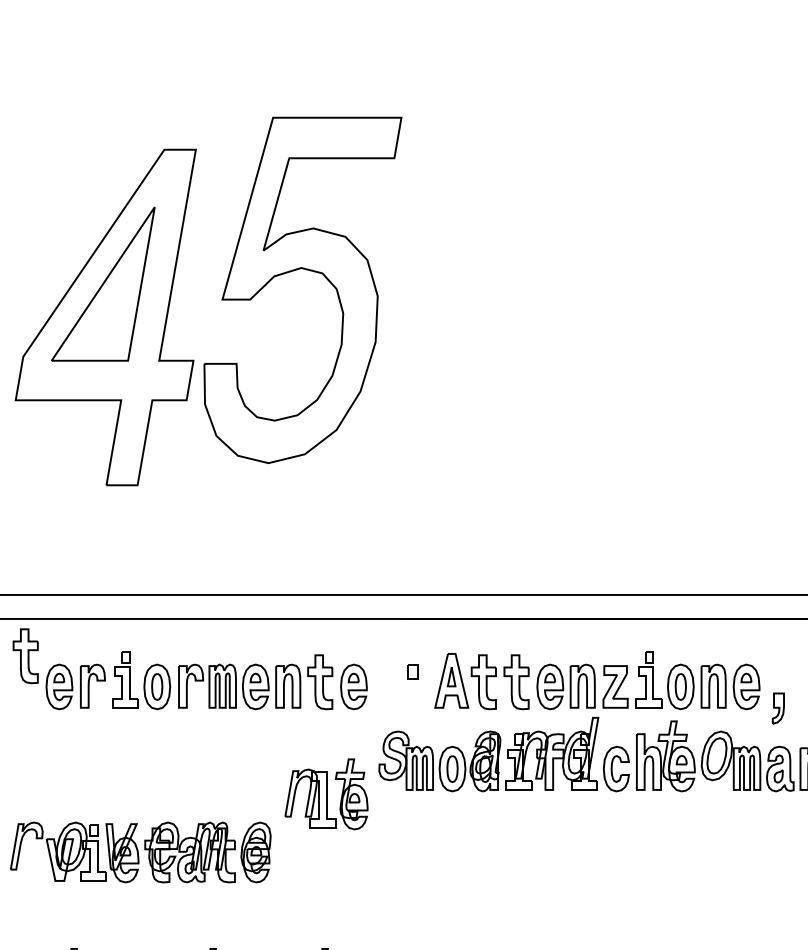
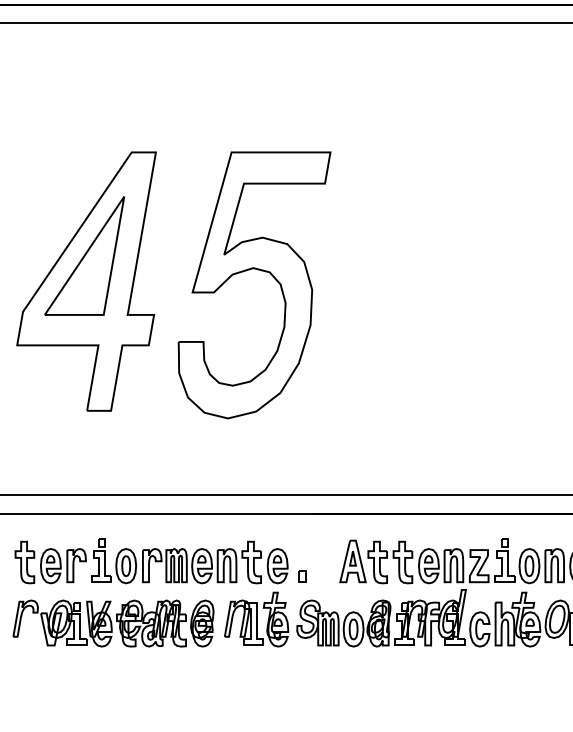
part: (306, 270) -> (257, 270), moved
part: (25, 656) -> (24, 562), moved
part: (412, 671) -> (301, 576), moved
part: (326, 794) -> (256, 619), moved
part: (140, 852) -> (113, 623), moved

